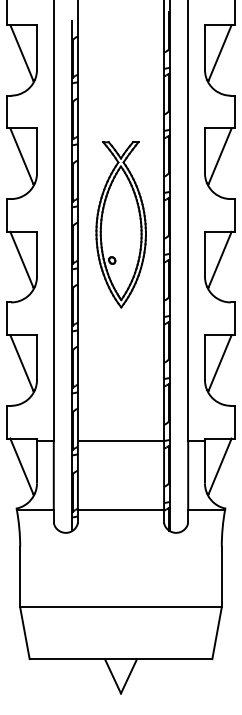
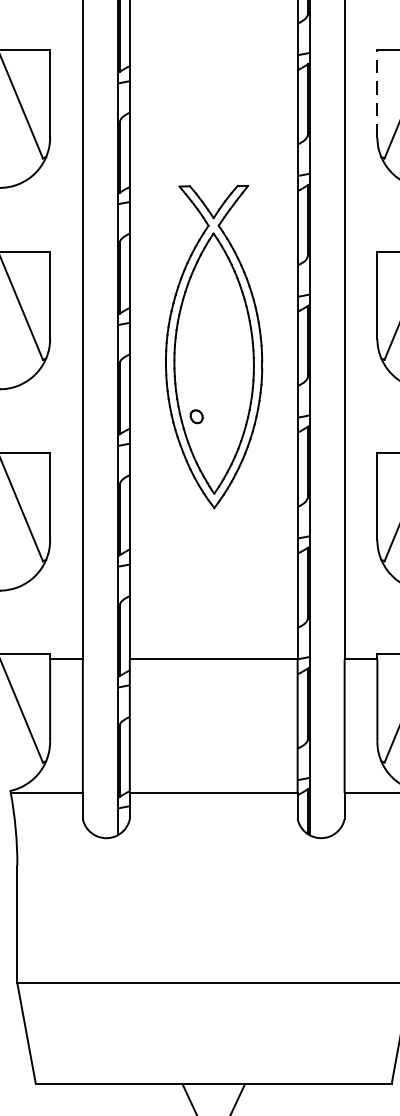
line: (205, 150) -> (378, 93), solid -> dashed
part: (120, 224) -> (212, 346), moved

